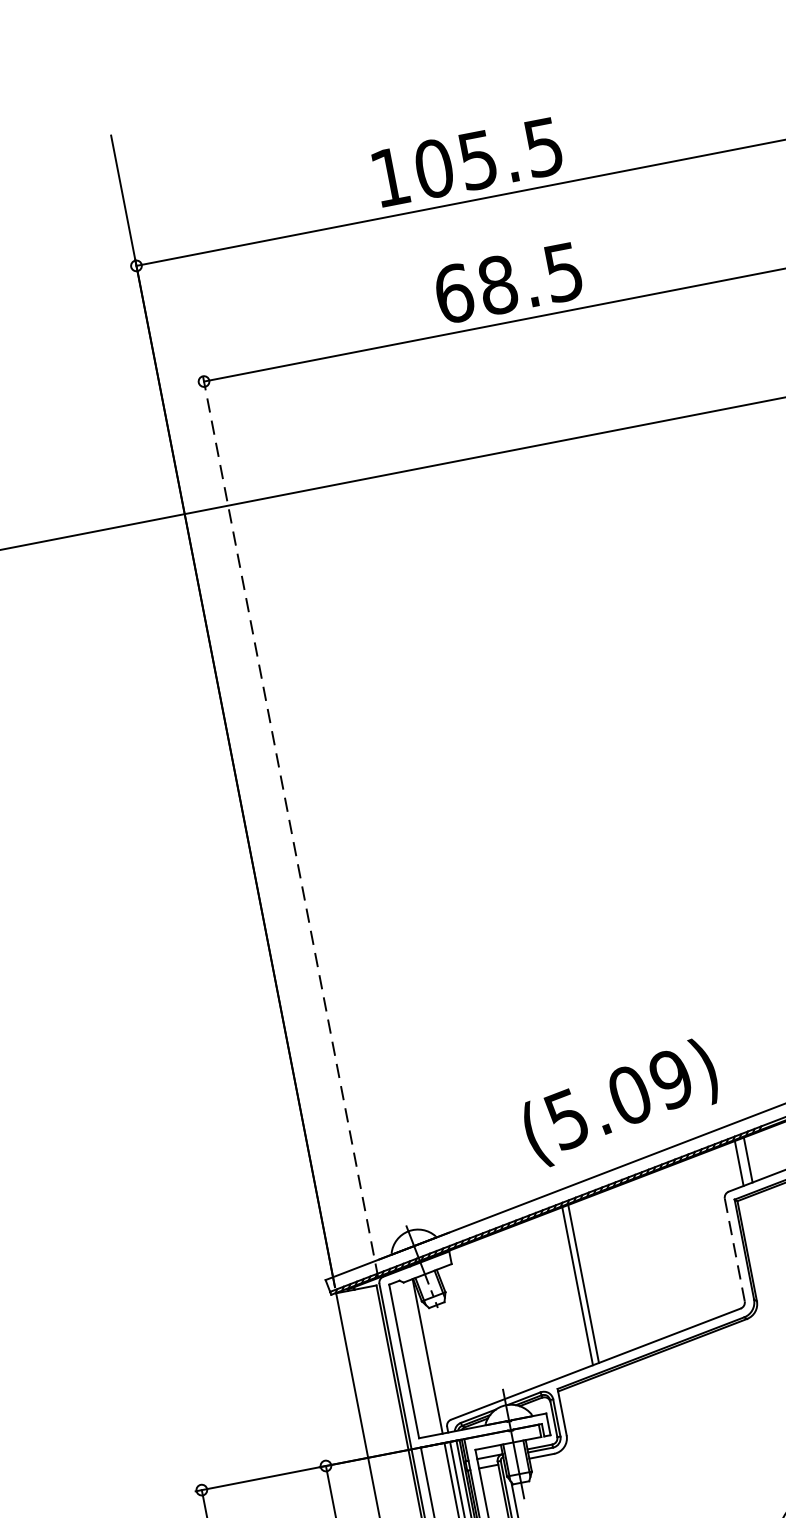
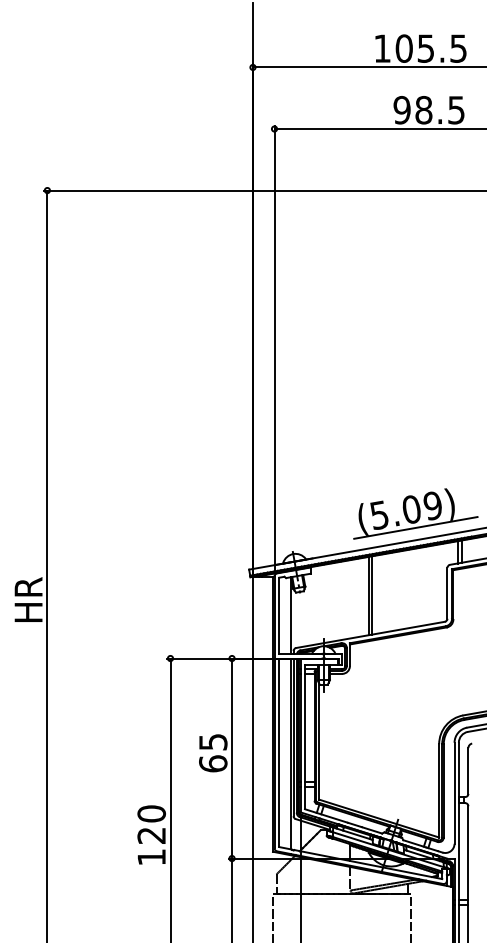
text: (452, 294) -> (401, 110), 68.5 -> 98.5
line: (290, 826) -> (274, 349), dashed -> solid
line: (644, 1129) -> (415, 527), added
line: (734, 1250) -> (447, 593), dashed -> solid

